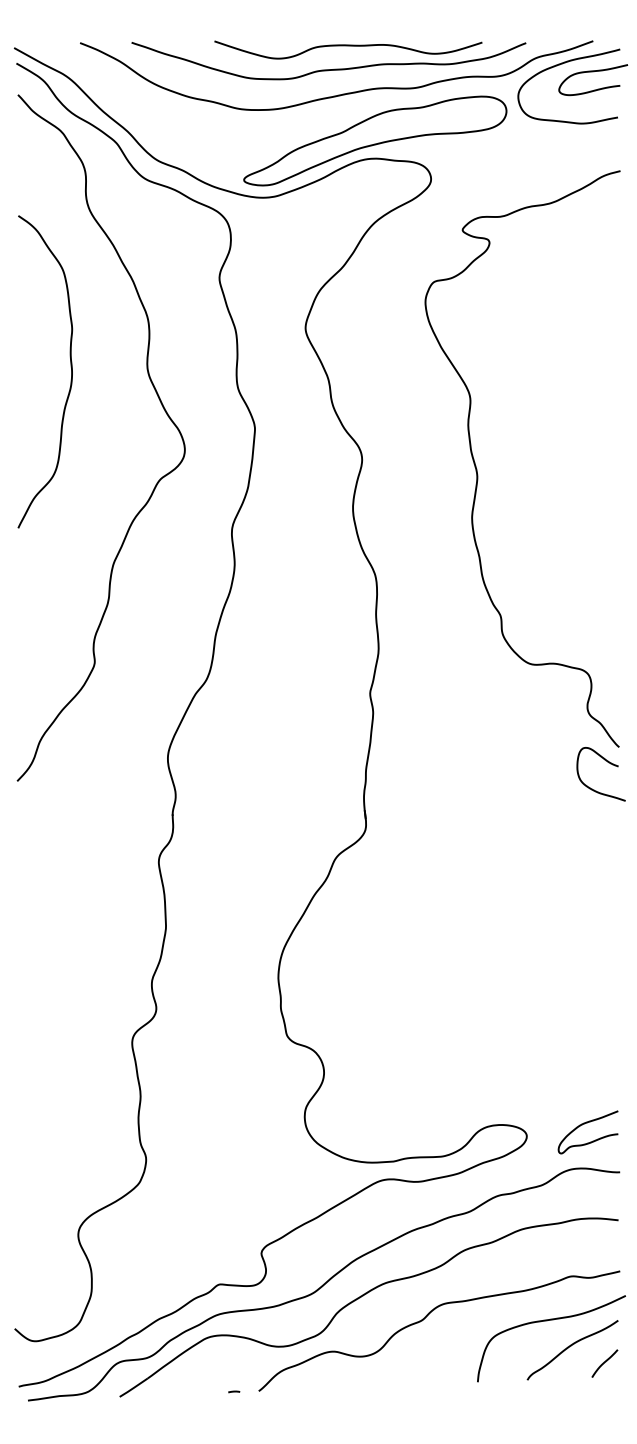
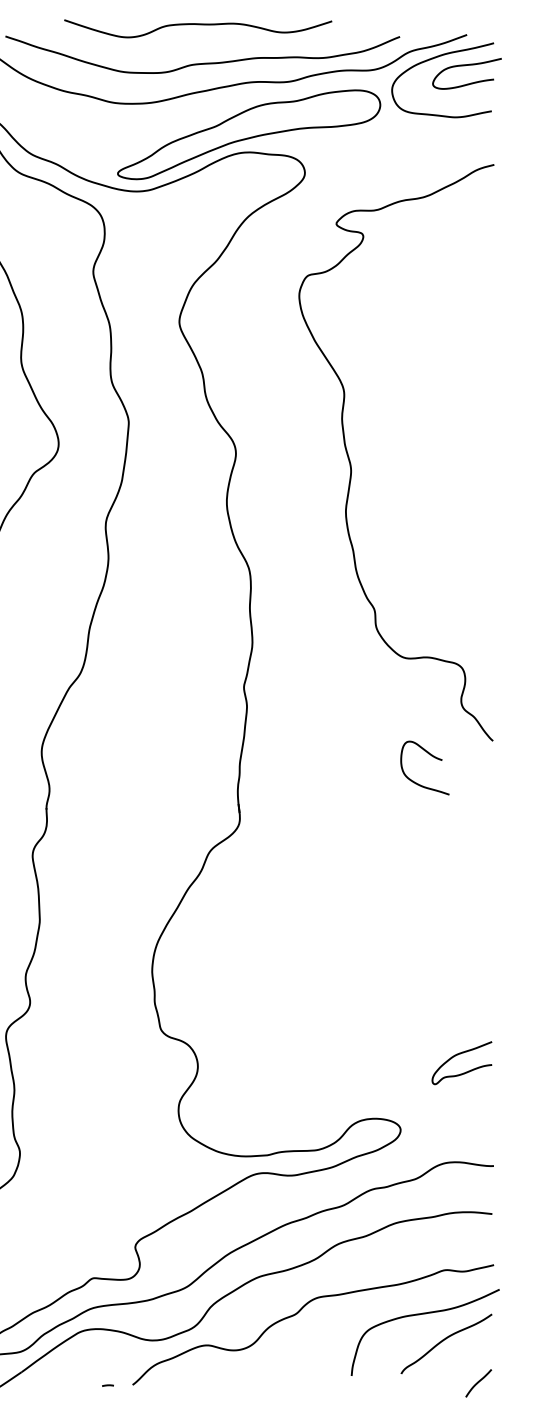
curve: (348, 46) -> (198, 25), moved
curve: (608, 763) -> (432, 757), moved
curve: (584, 1124) -> (458, 1055), moved
curve: (604, 1363) -> (478, 1383), moved

